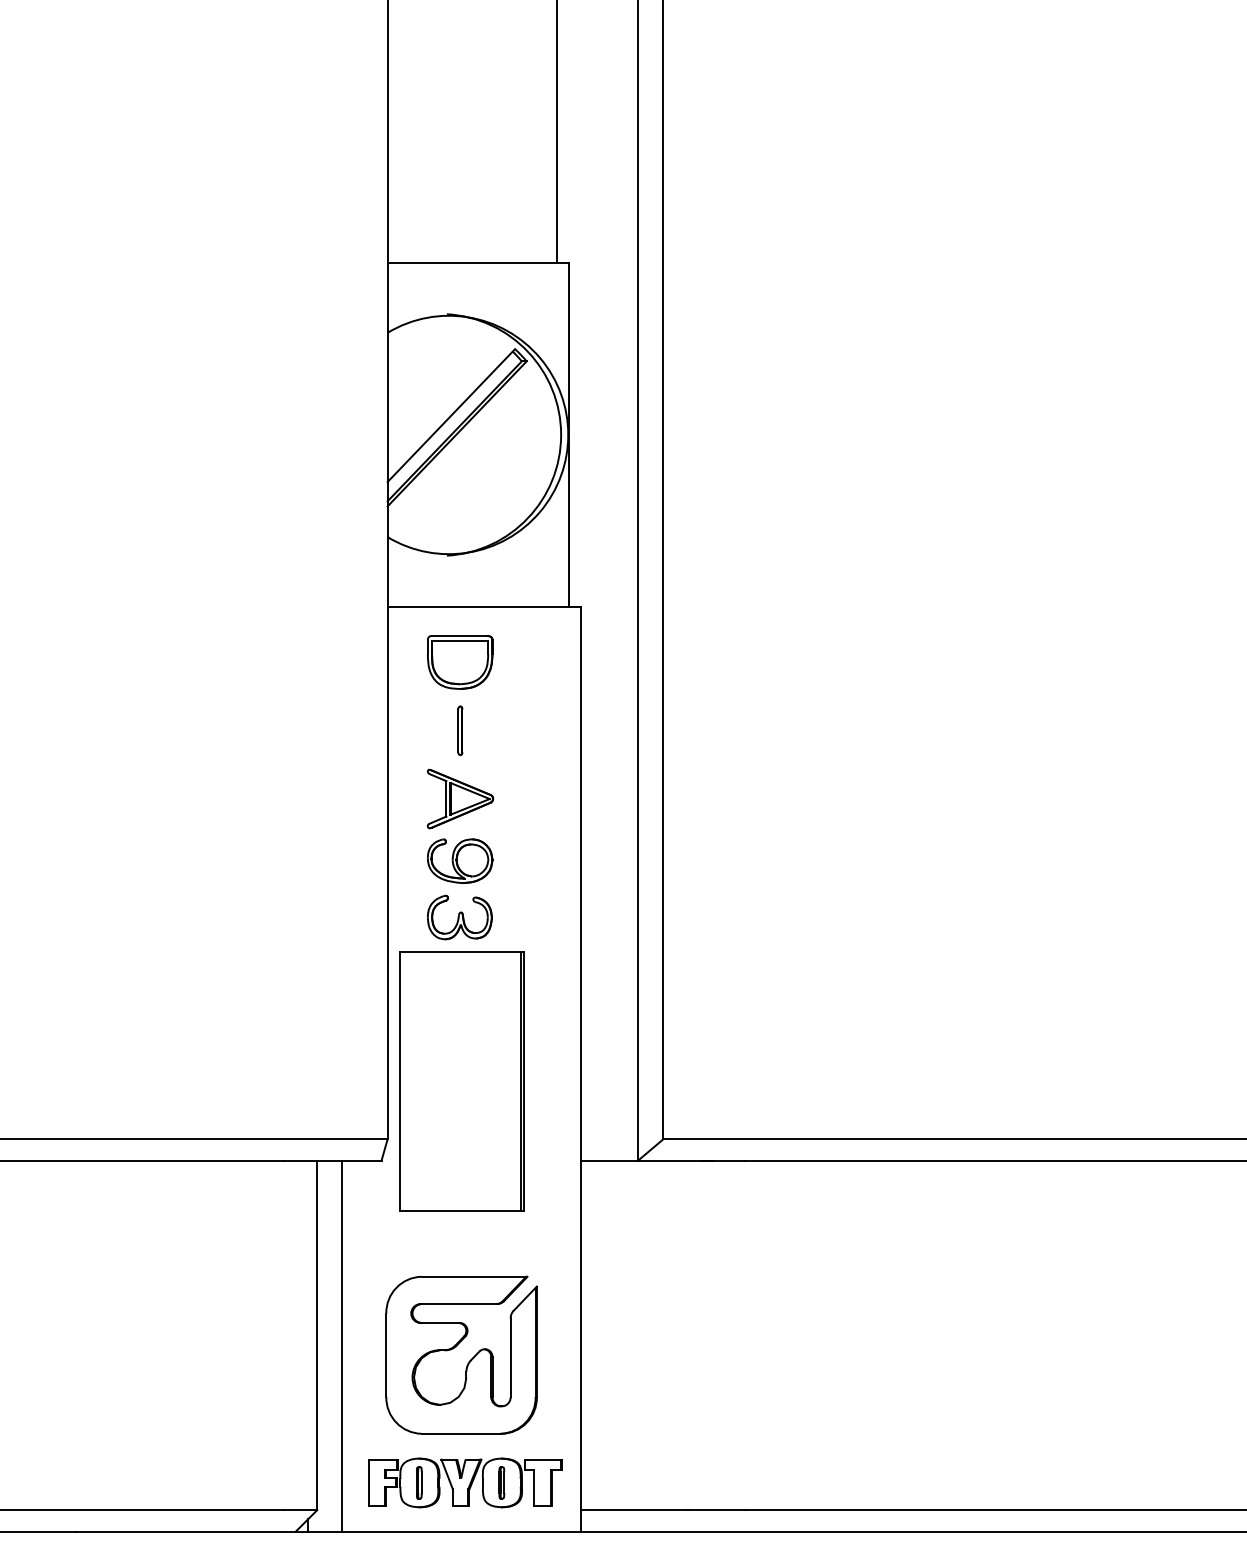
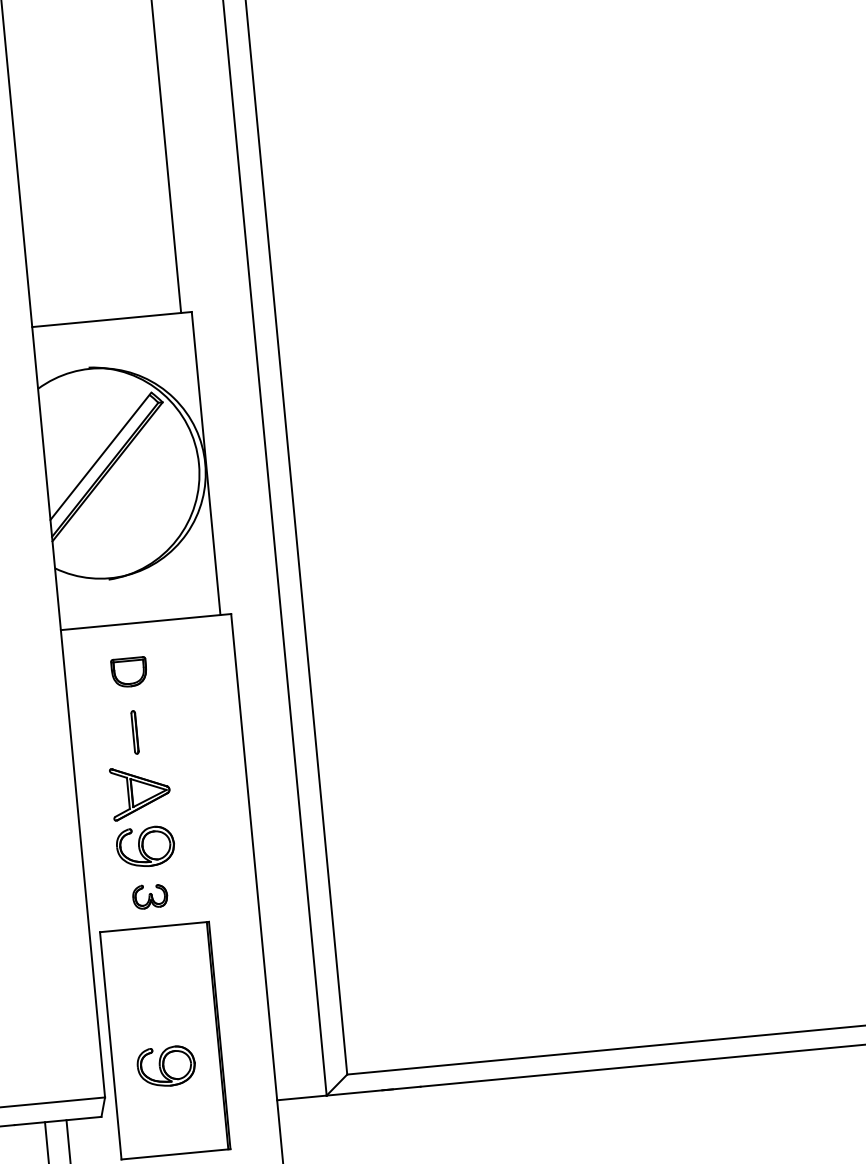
part: (460, 662) -> (129, 672), size x0.6
part: (459, 917) -> (149, 896), size x0.6
part: (460, 1110) -> (166, 1066), added

